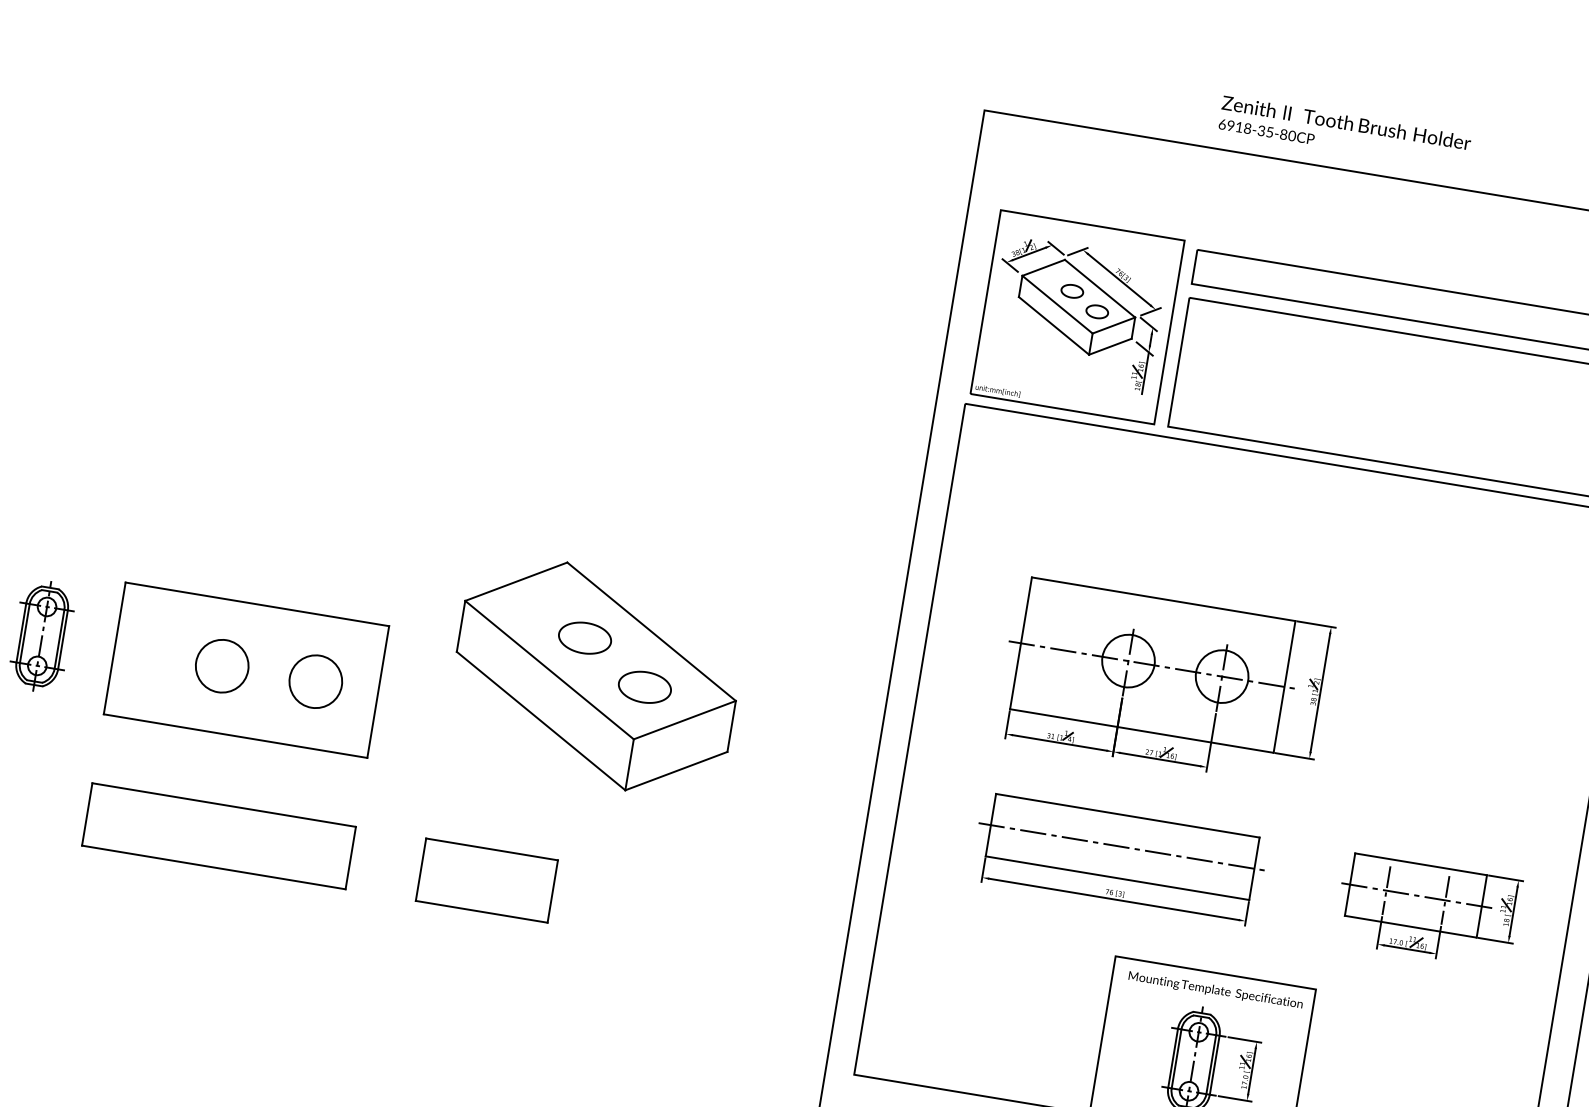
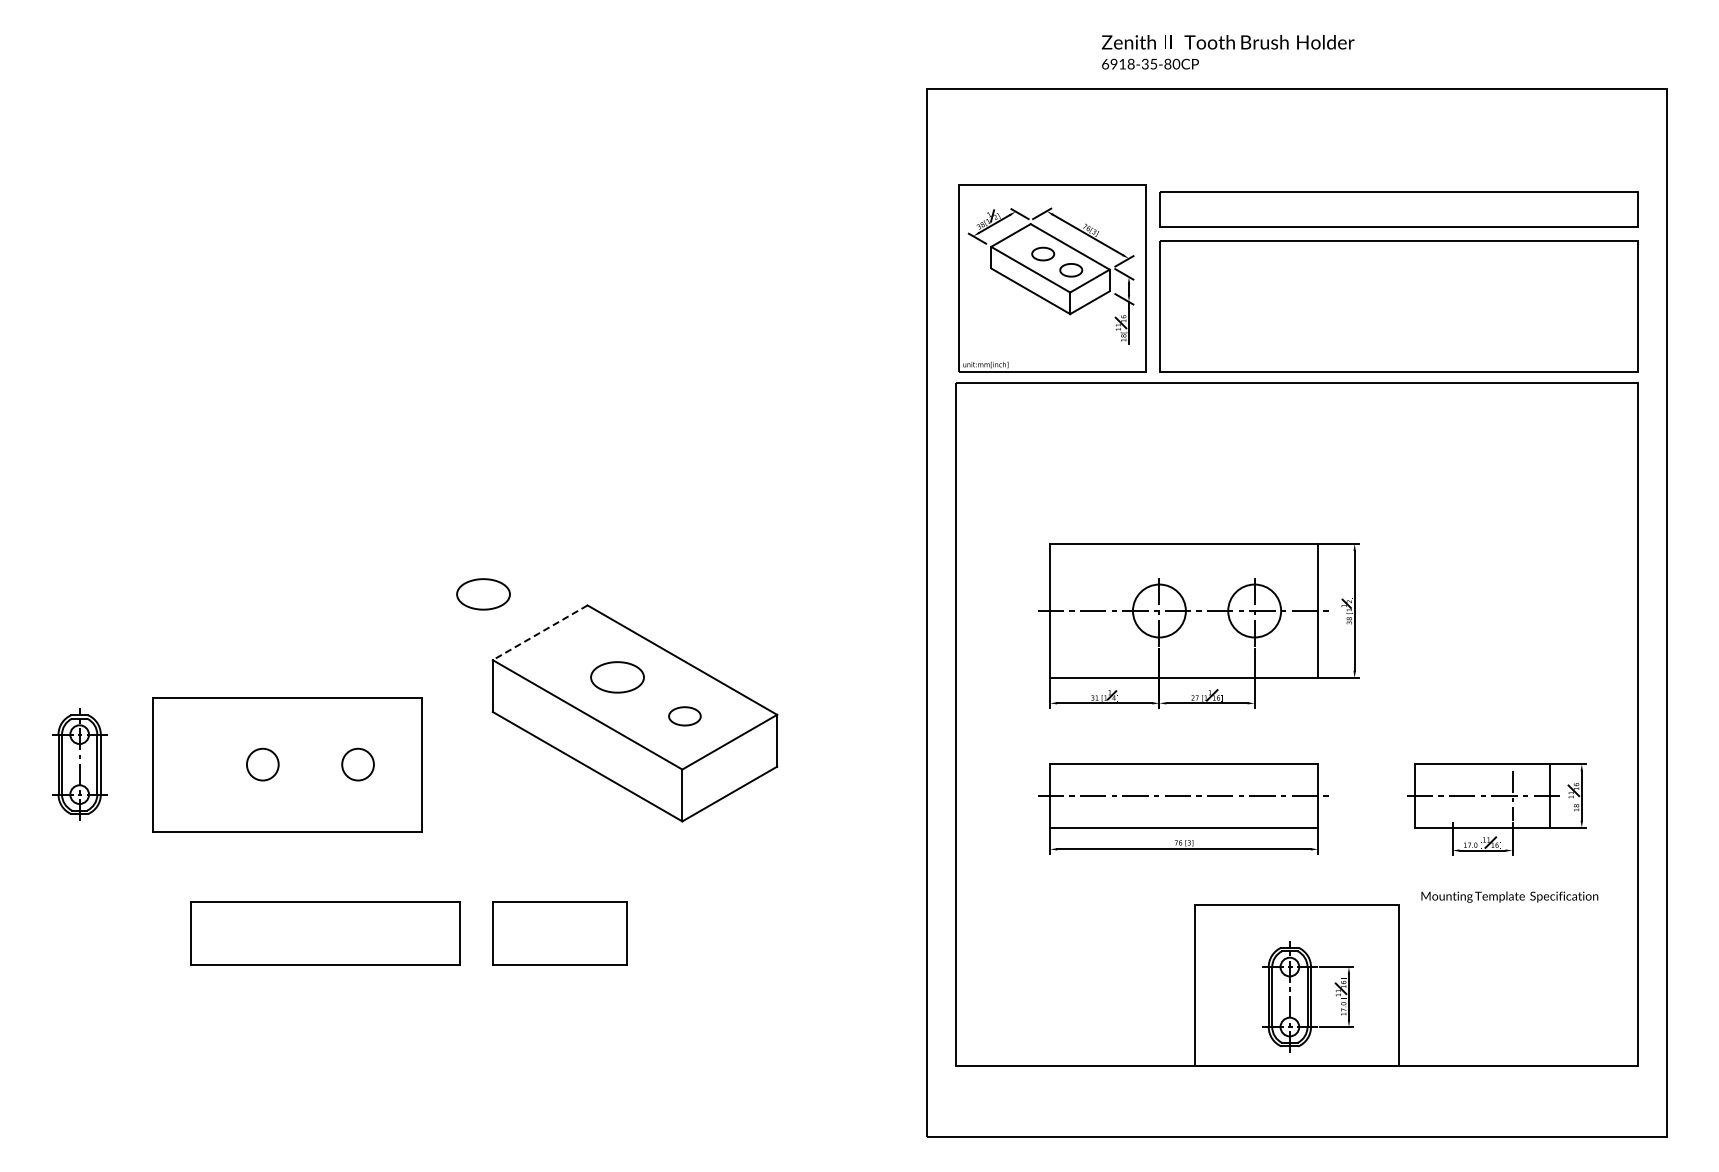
text: (1344, 132) -> (1227, 52), moved
part: (466, 534) -> (483, 594), added
line: (516, 581) -> (540, 632), solid -> dashed
circle: (221, 666) -> (262, 764), size x0.6
circle: (315, 681) -> (357, 764), size x0.6
part: (644, 687) -> (684, 716), size x0.6
part: (218, 836) -> (325, 933), moved
line: (1386, 890) -> (1452, 795), removed
text: (1215, 990) -> (1509, 896), moved

